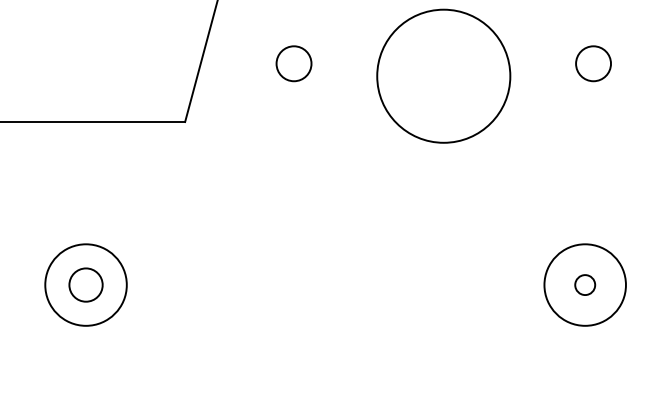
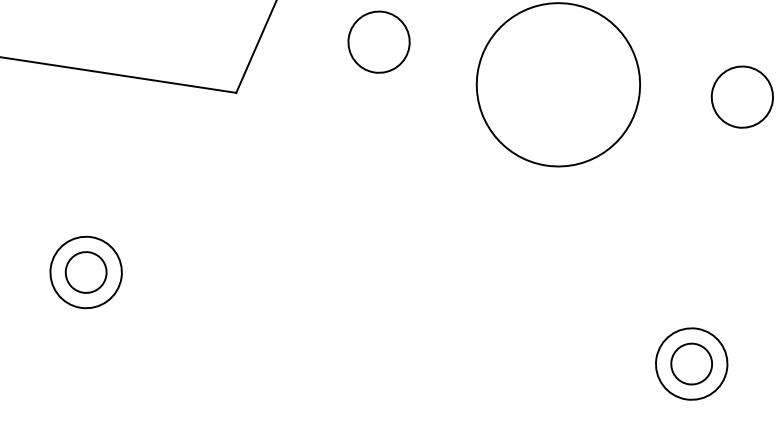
circle: (294, 63) -> (379, 41), size x1.43
circle: (593, 63) -> (742, 96), size x1.43
circle: (85, 284) -> (85, 271), size x0.71
circle: (584, 284) -> (690, 363), size x1.67
circle: (585, 284) -> (692, 363), size x0.71

